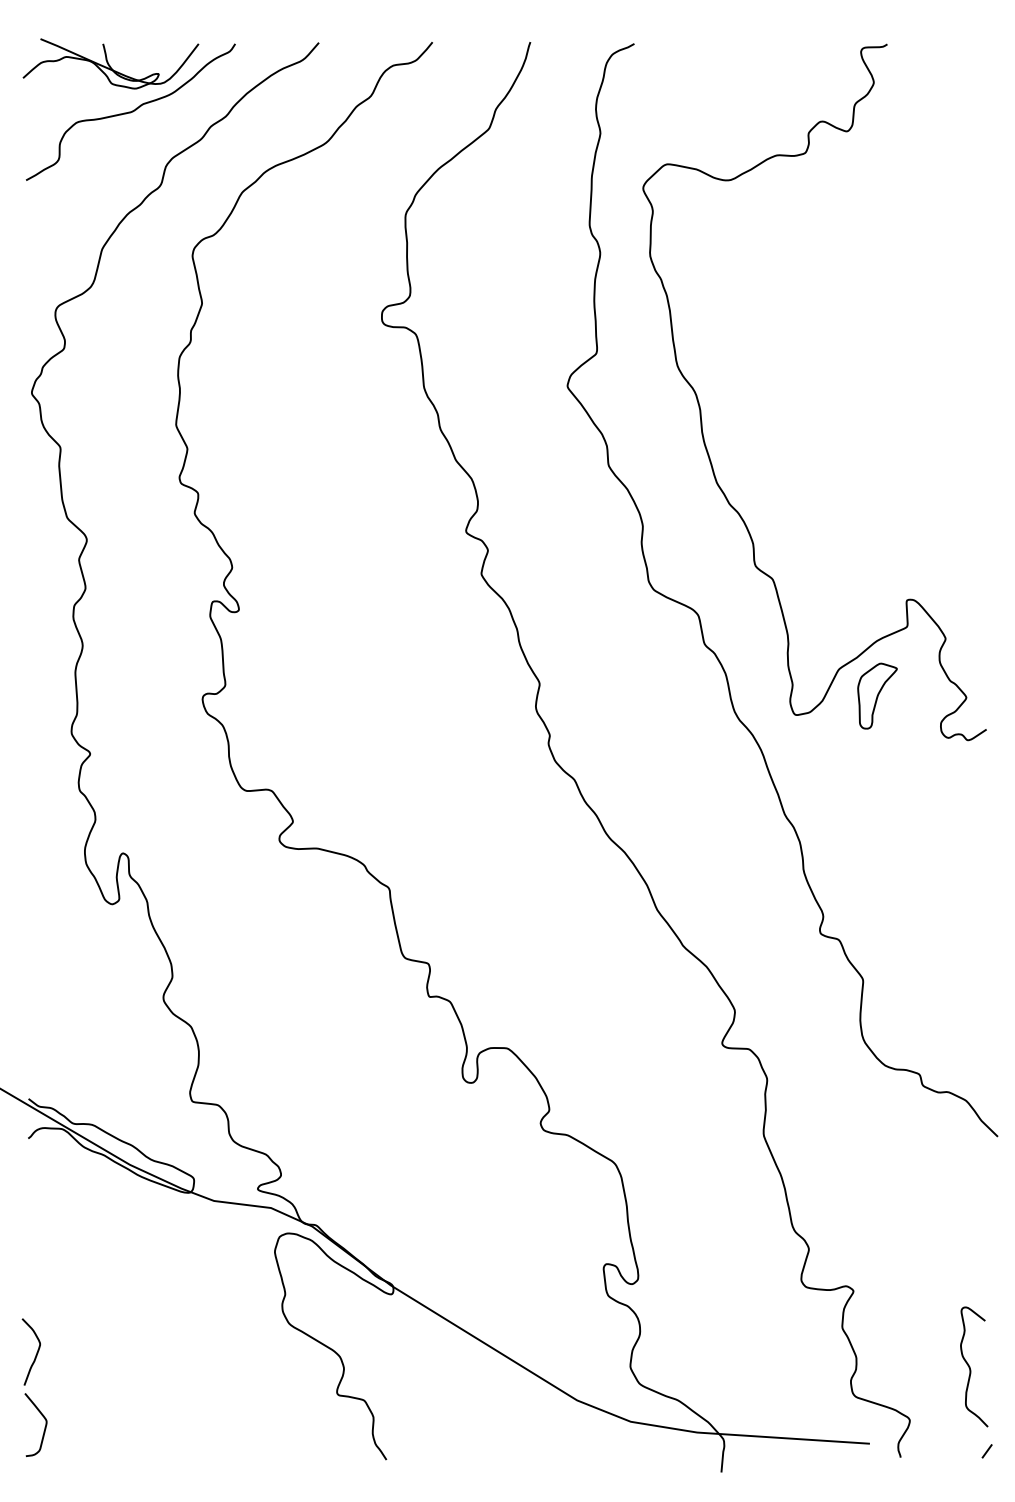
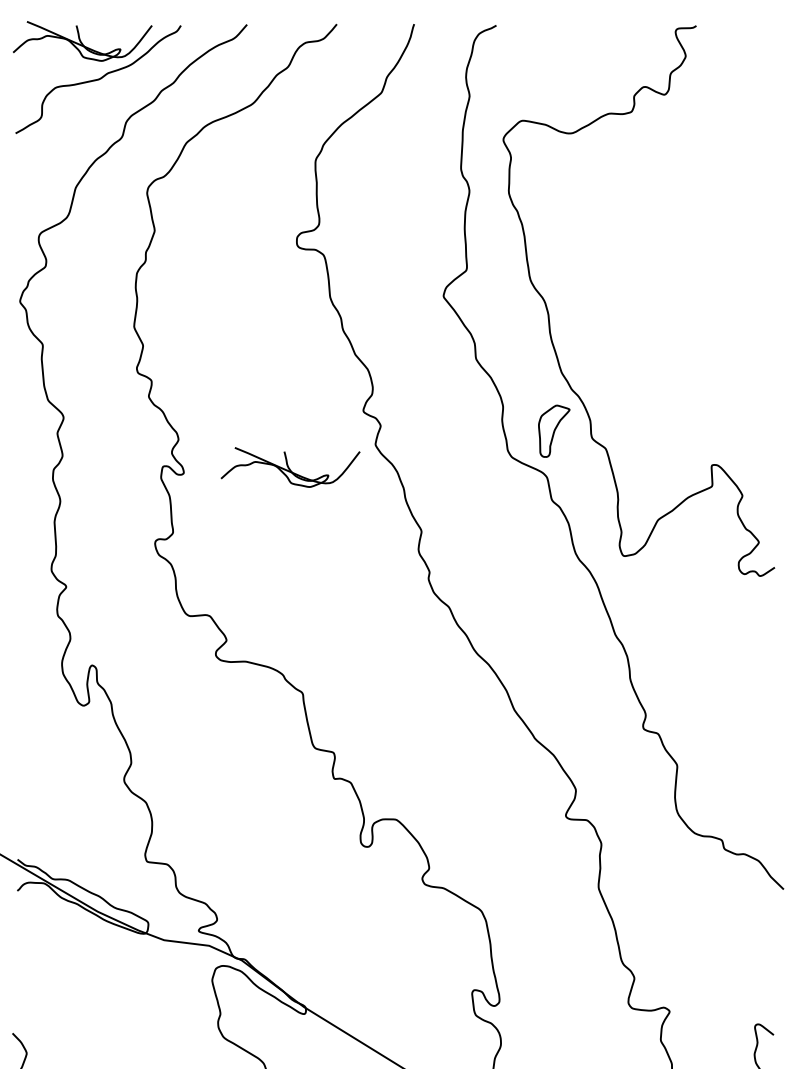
part: (373, 602) -> (290, 467), added
part: (877, 695) -> (554, 430), moved

